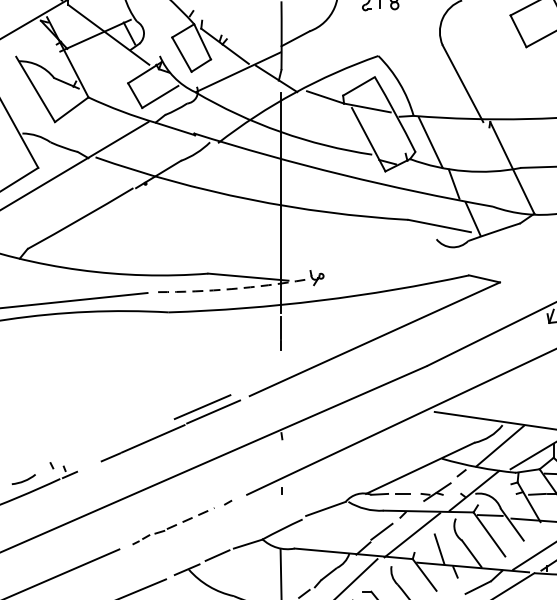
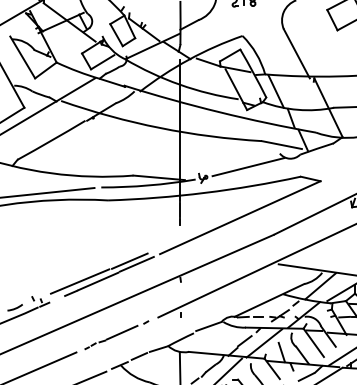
line: (387, 261) -> (248, 167), added
arc: (231, 289) -> (148, 185), dashed -> solid
line: (124, 438) -> (79, 281), added
line: (191, 518) -> (122, 332), dashed -> solid

